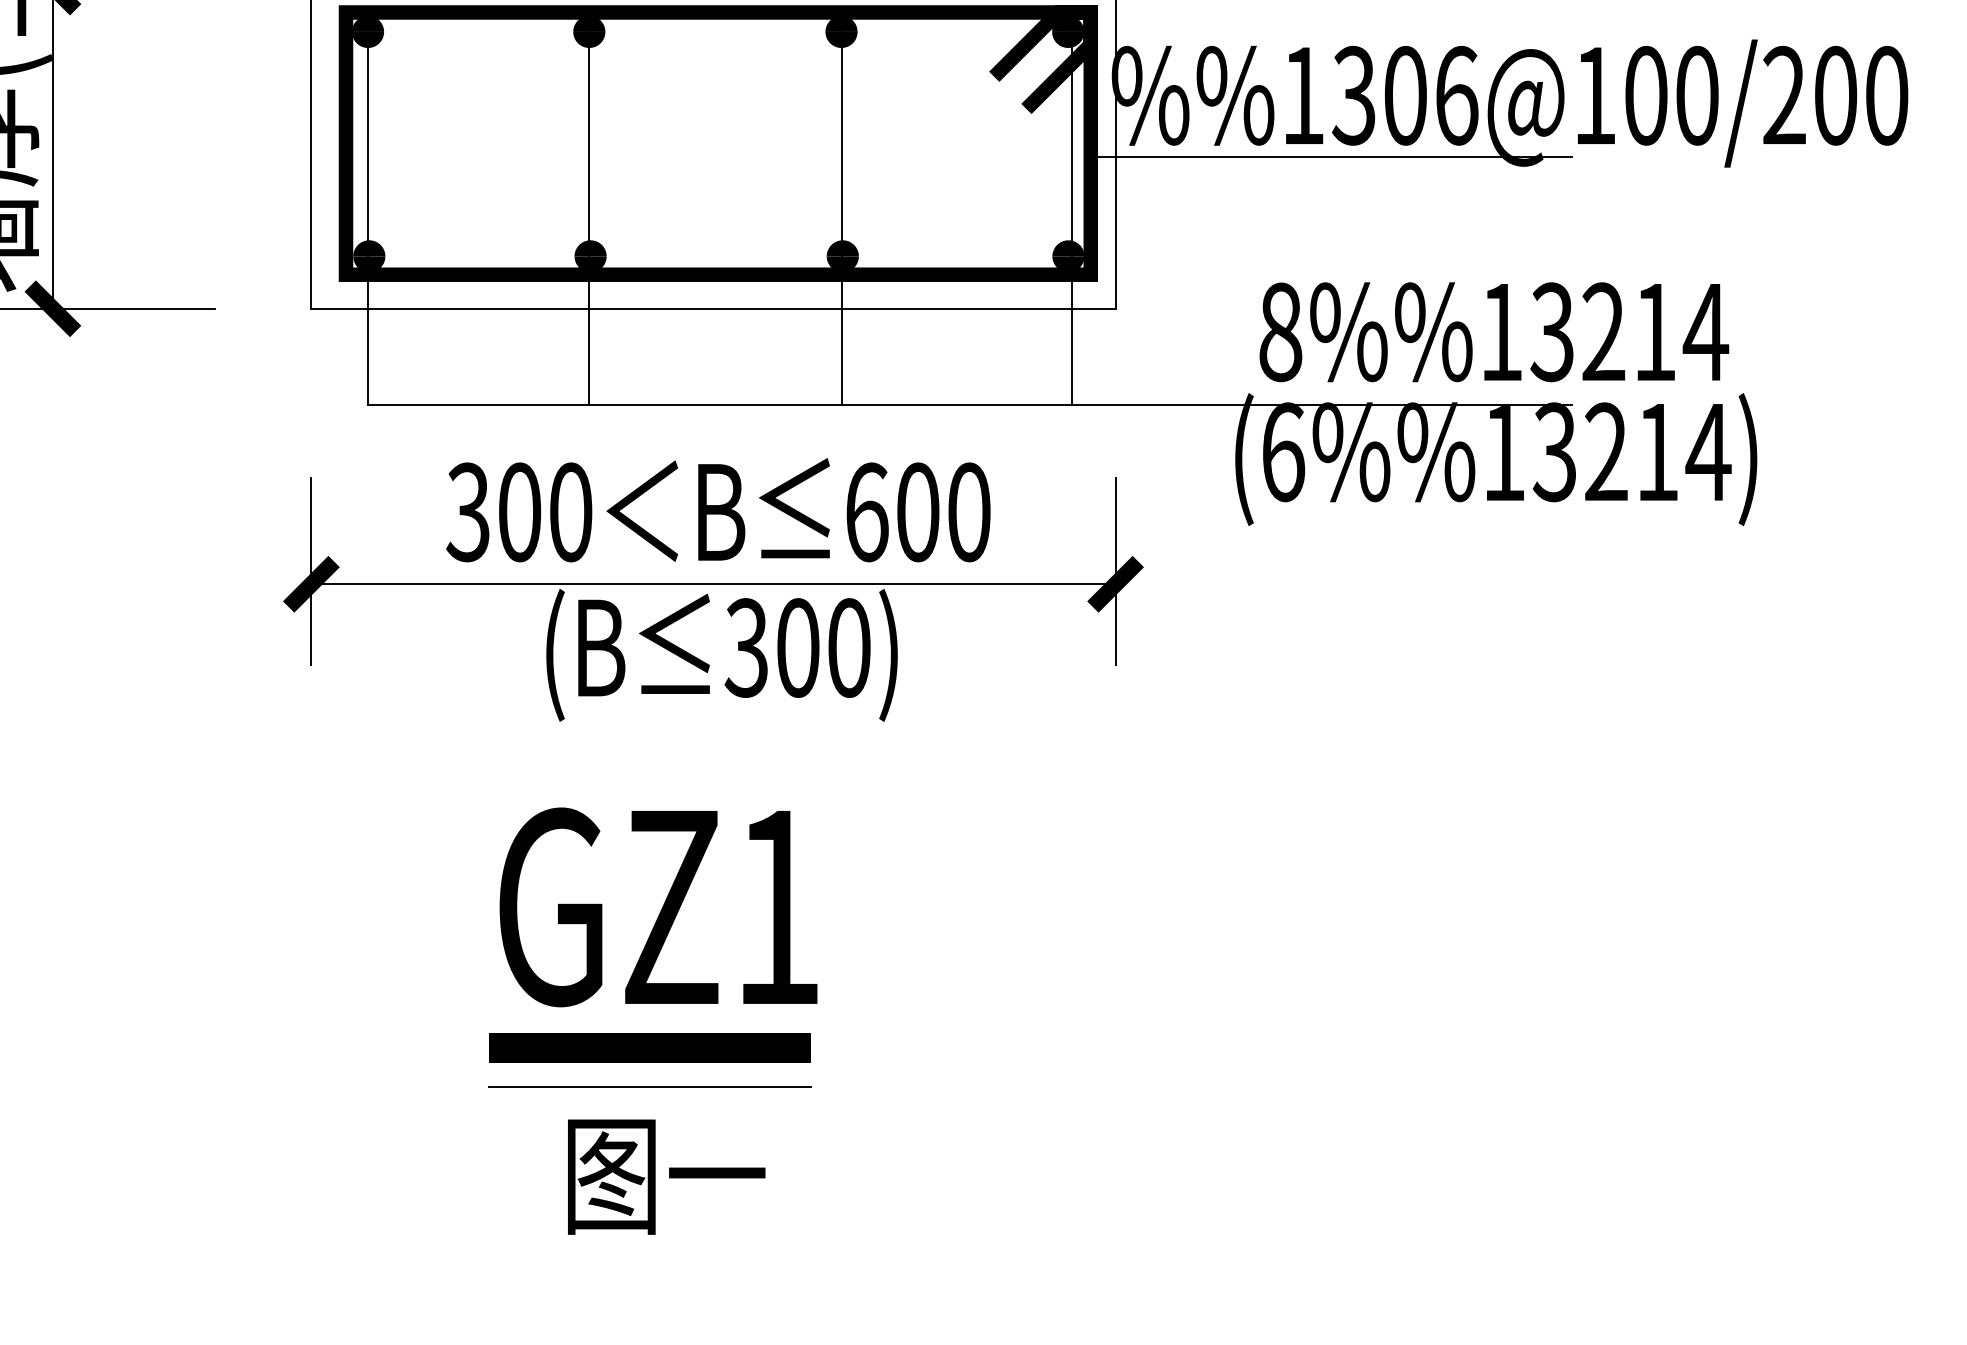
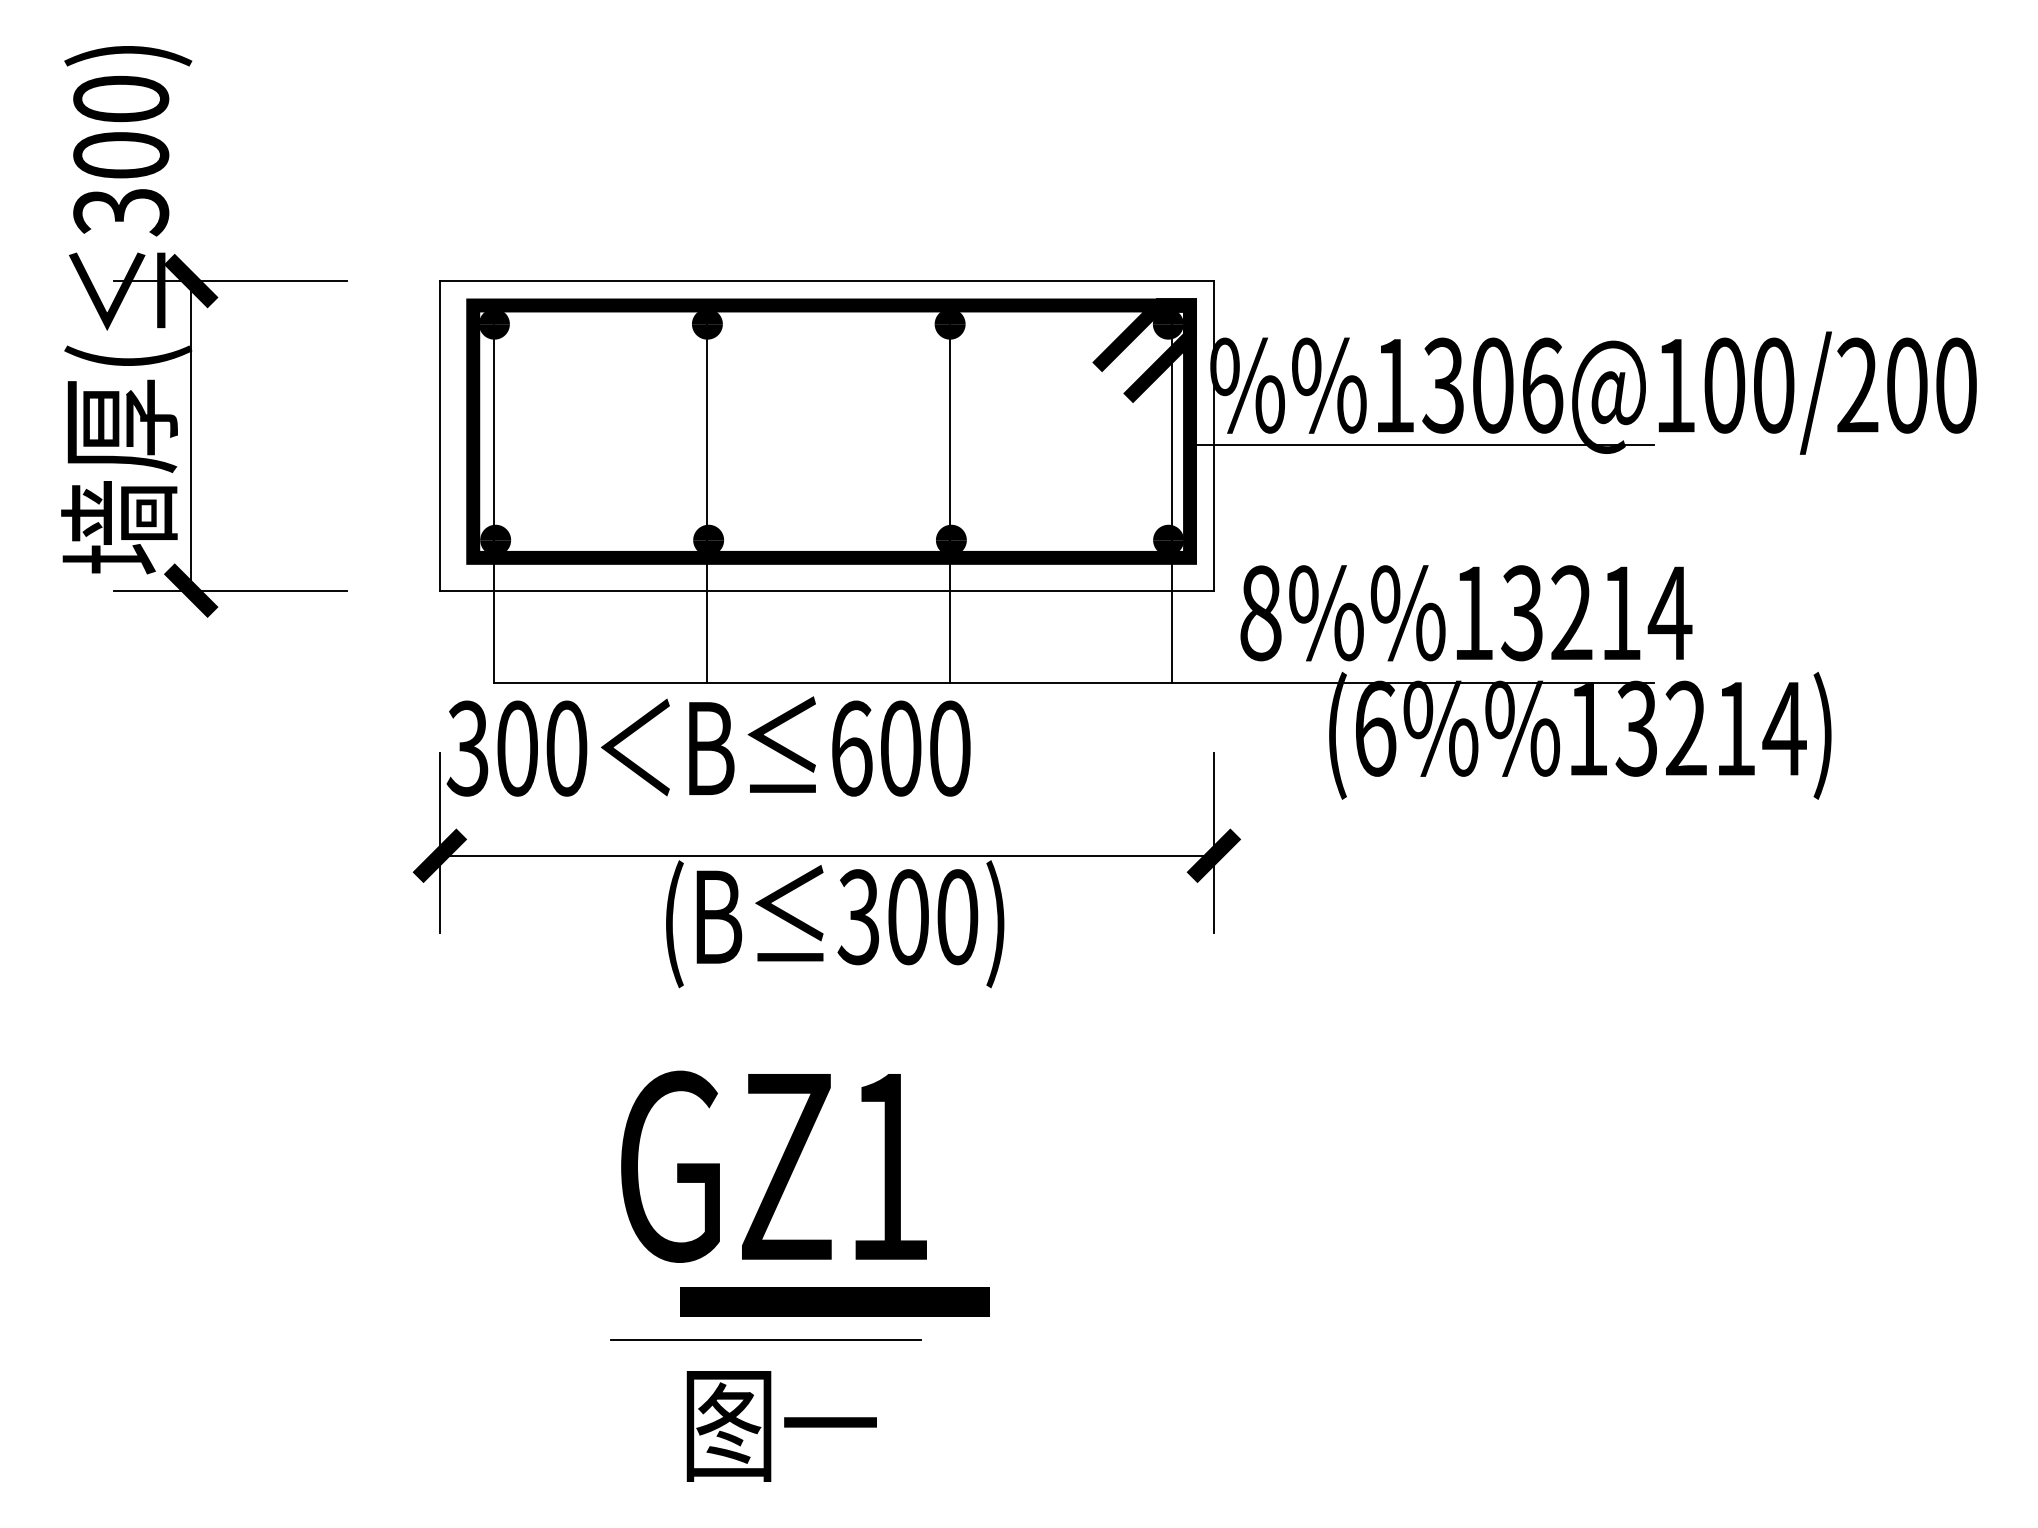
text: (1494, 332) -> (1466, 613), moved
text: (718, 510) -> (708, 746), moved
line: (649, 1047) -> (834, 1301), moved

